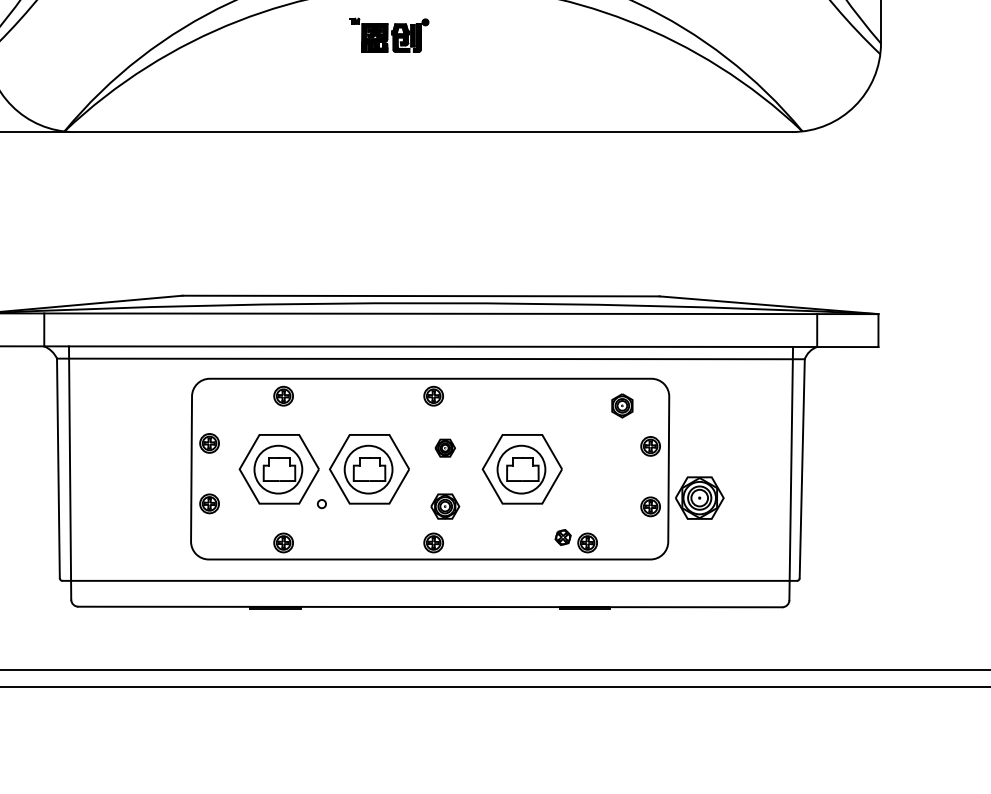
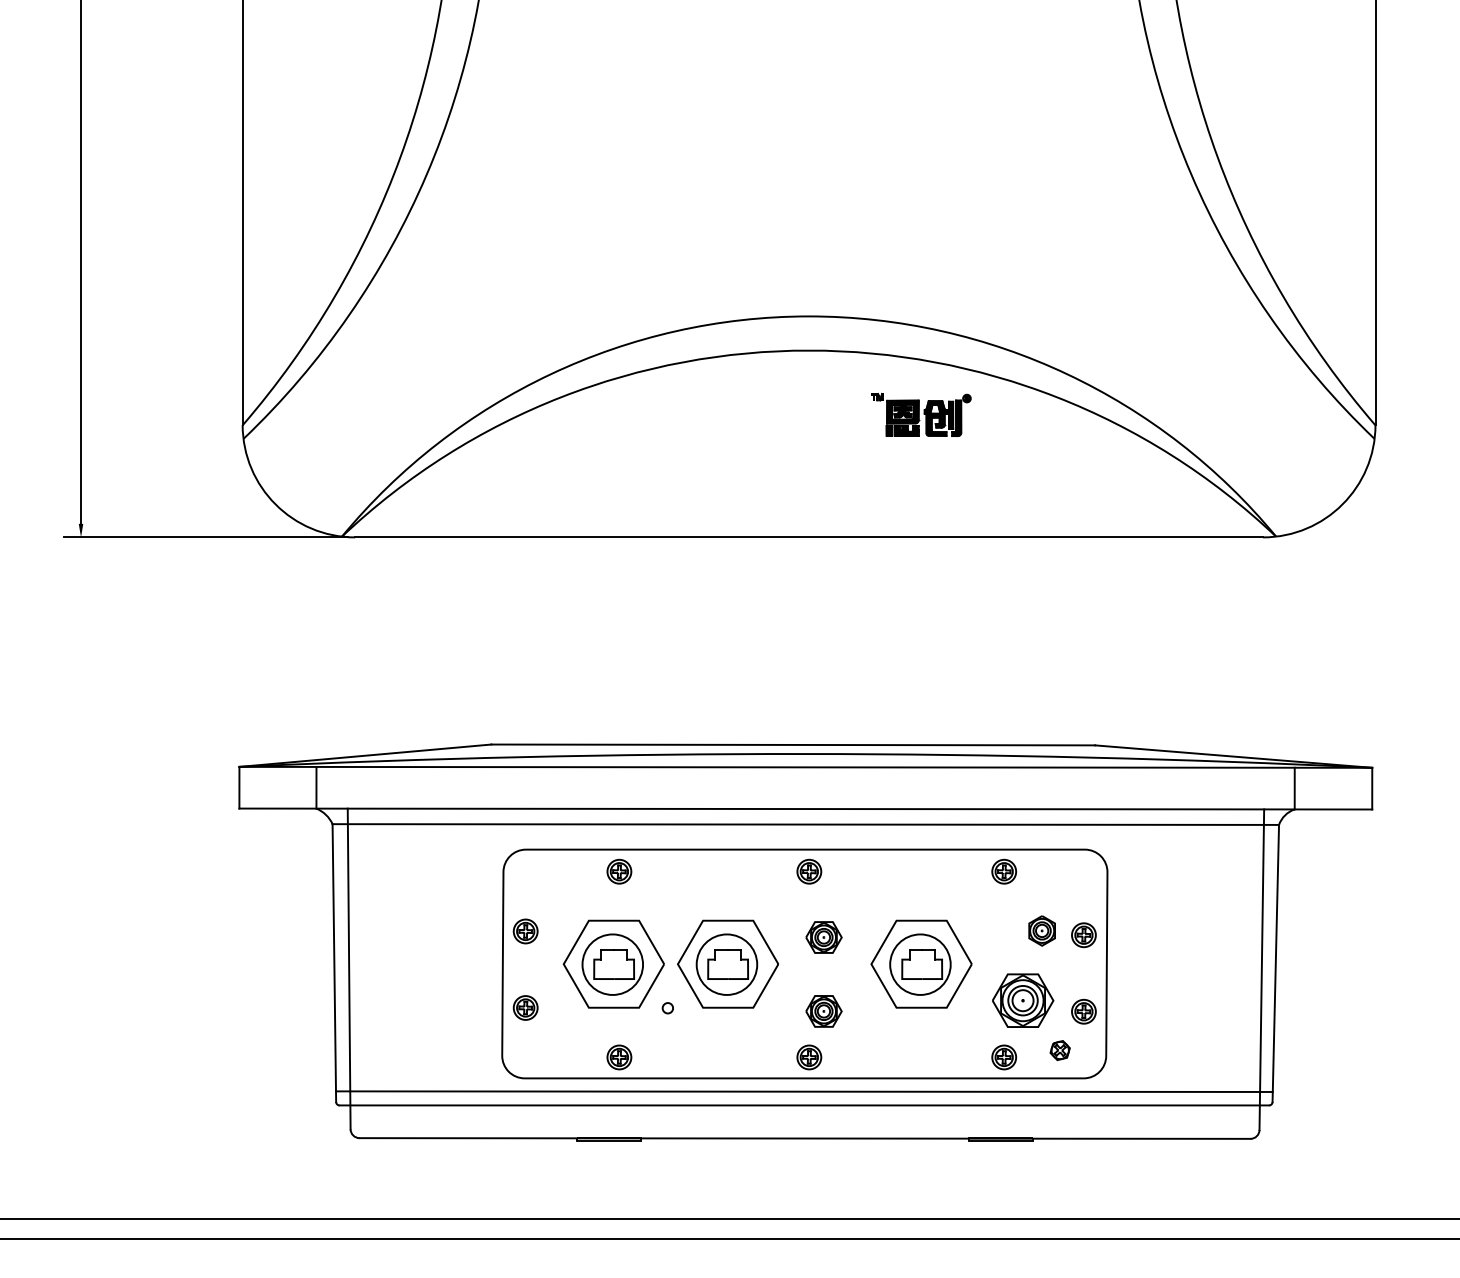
part: (389, 34) -> (921, 414), moved
part: (587, 396) -> (1004, 871), added
part: (621, 405) -> (1041, 930), moved
part: (444, 448) -> (823, 937), size x1.43
part: (700, 497) -> (1023, 1000), moved
part: (562, 537) -> (1059, 1050), moved
line: (429, 569) -> (804, 1091), added

